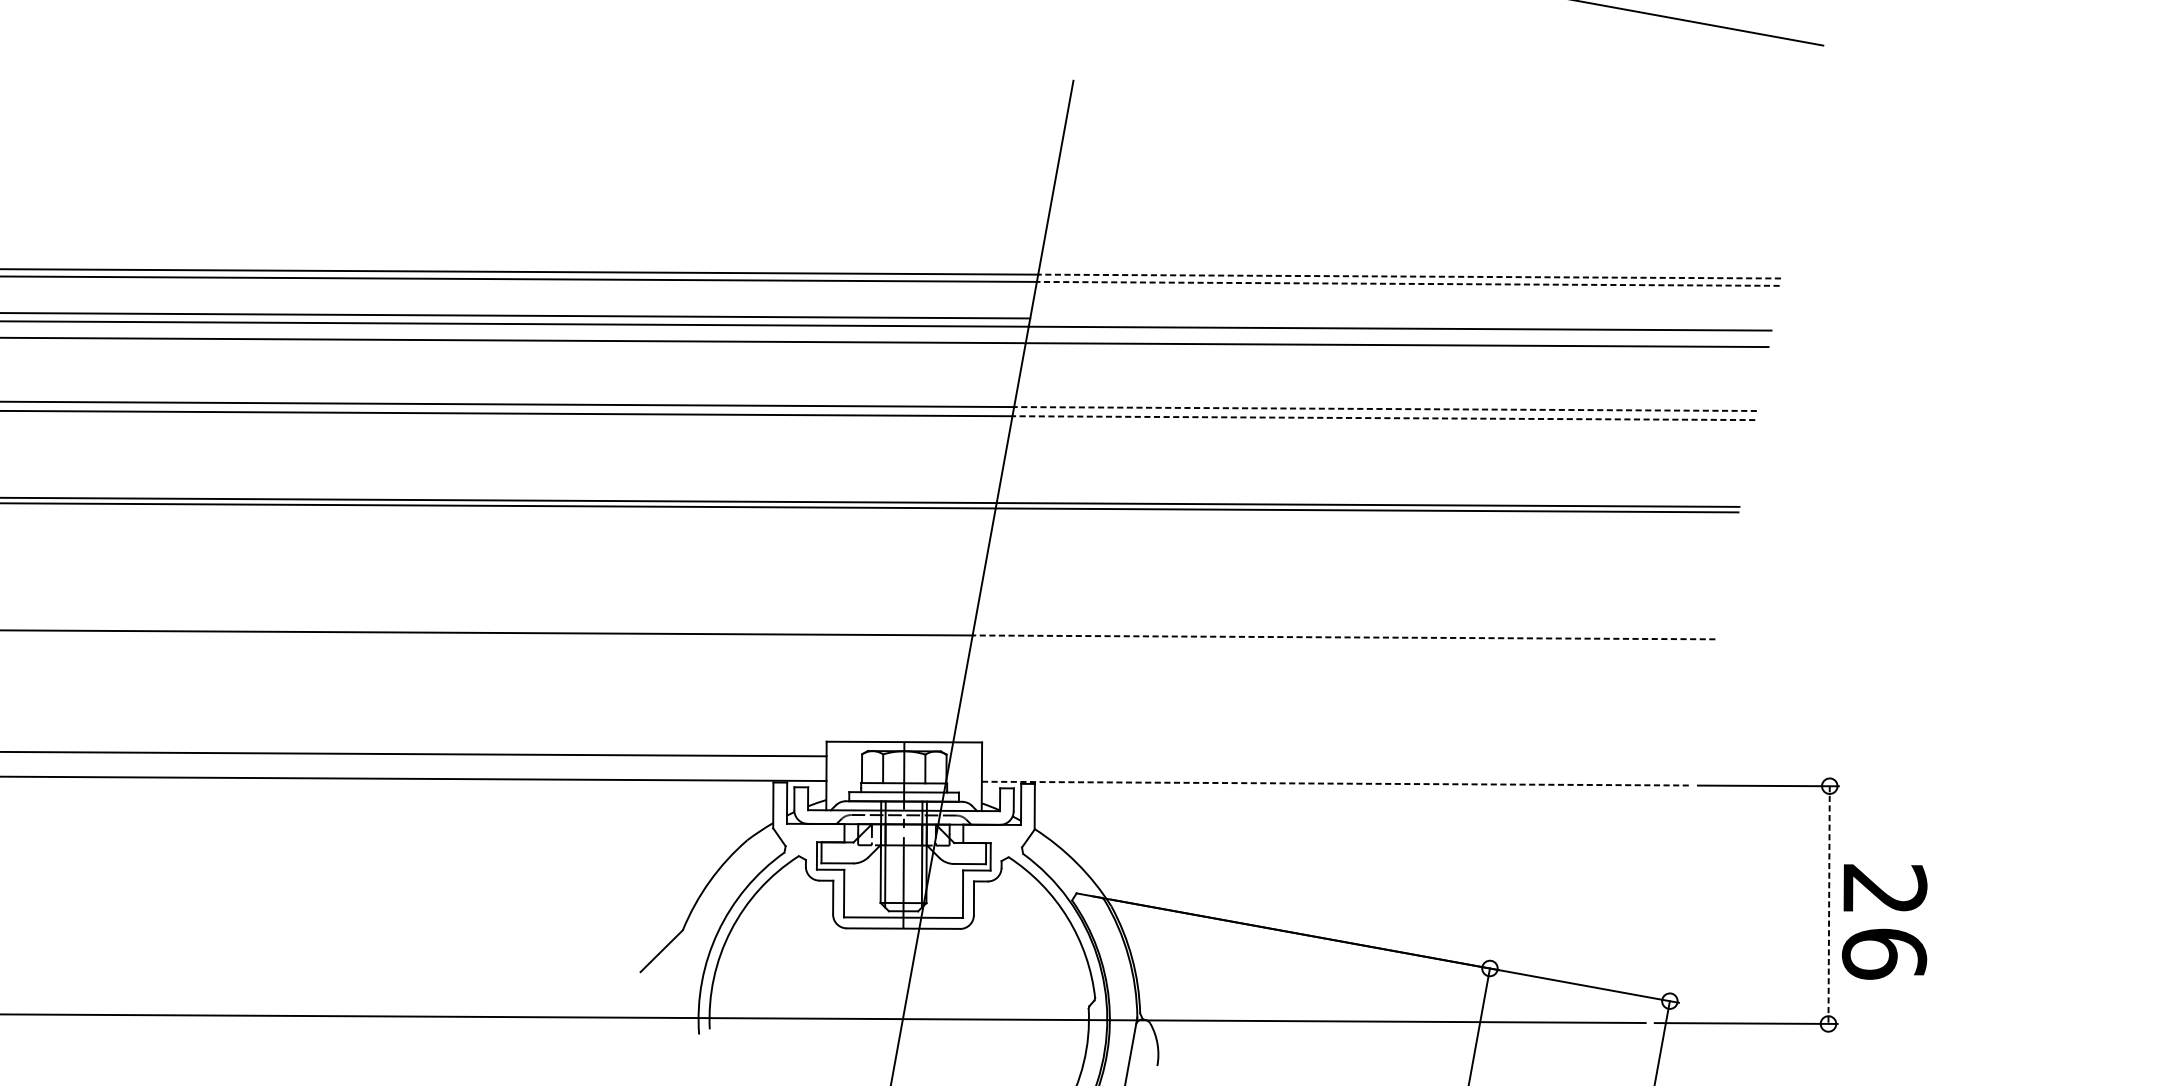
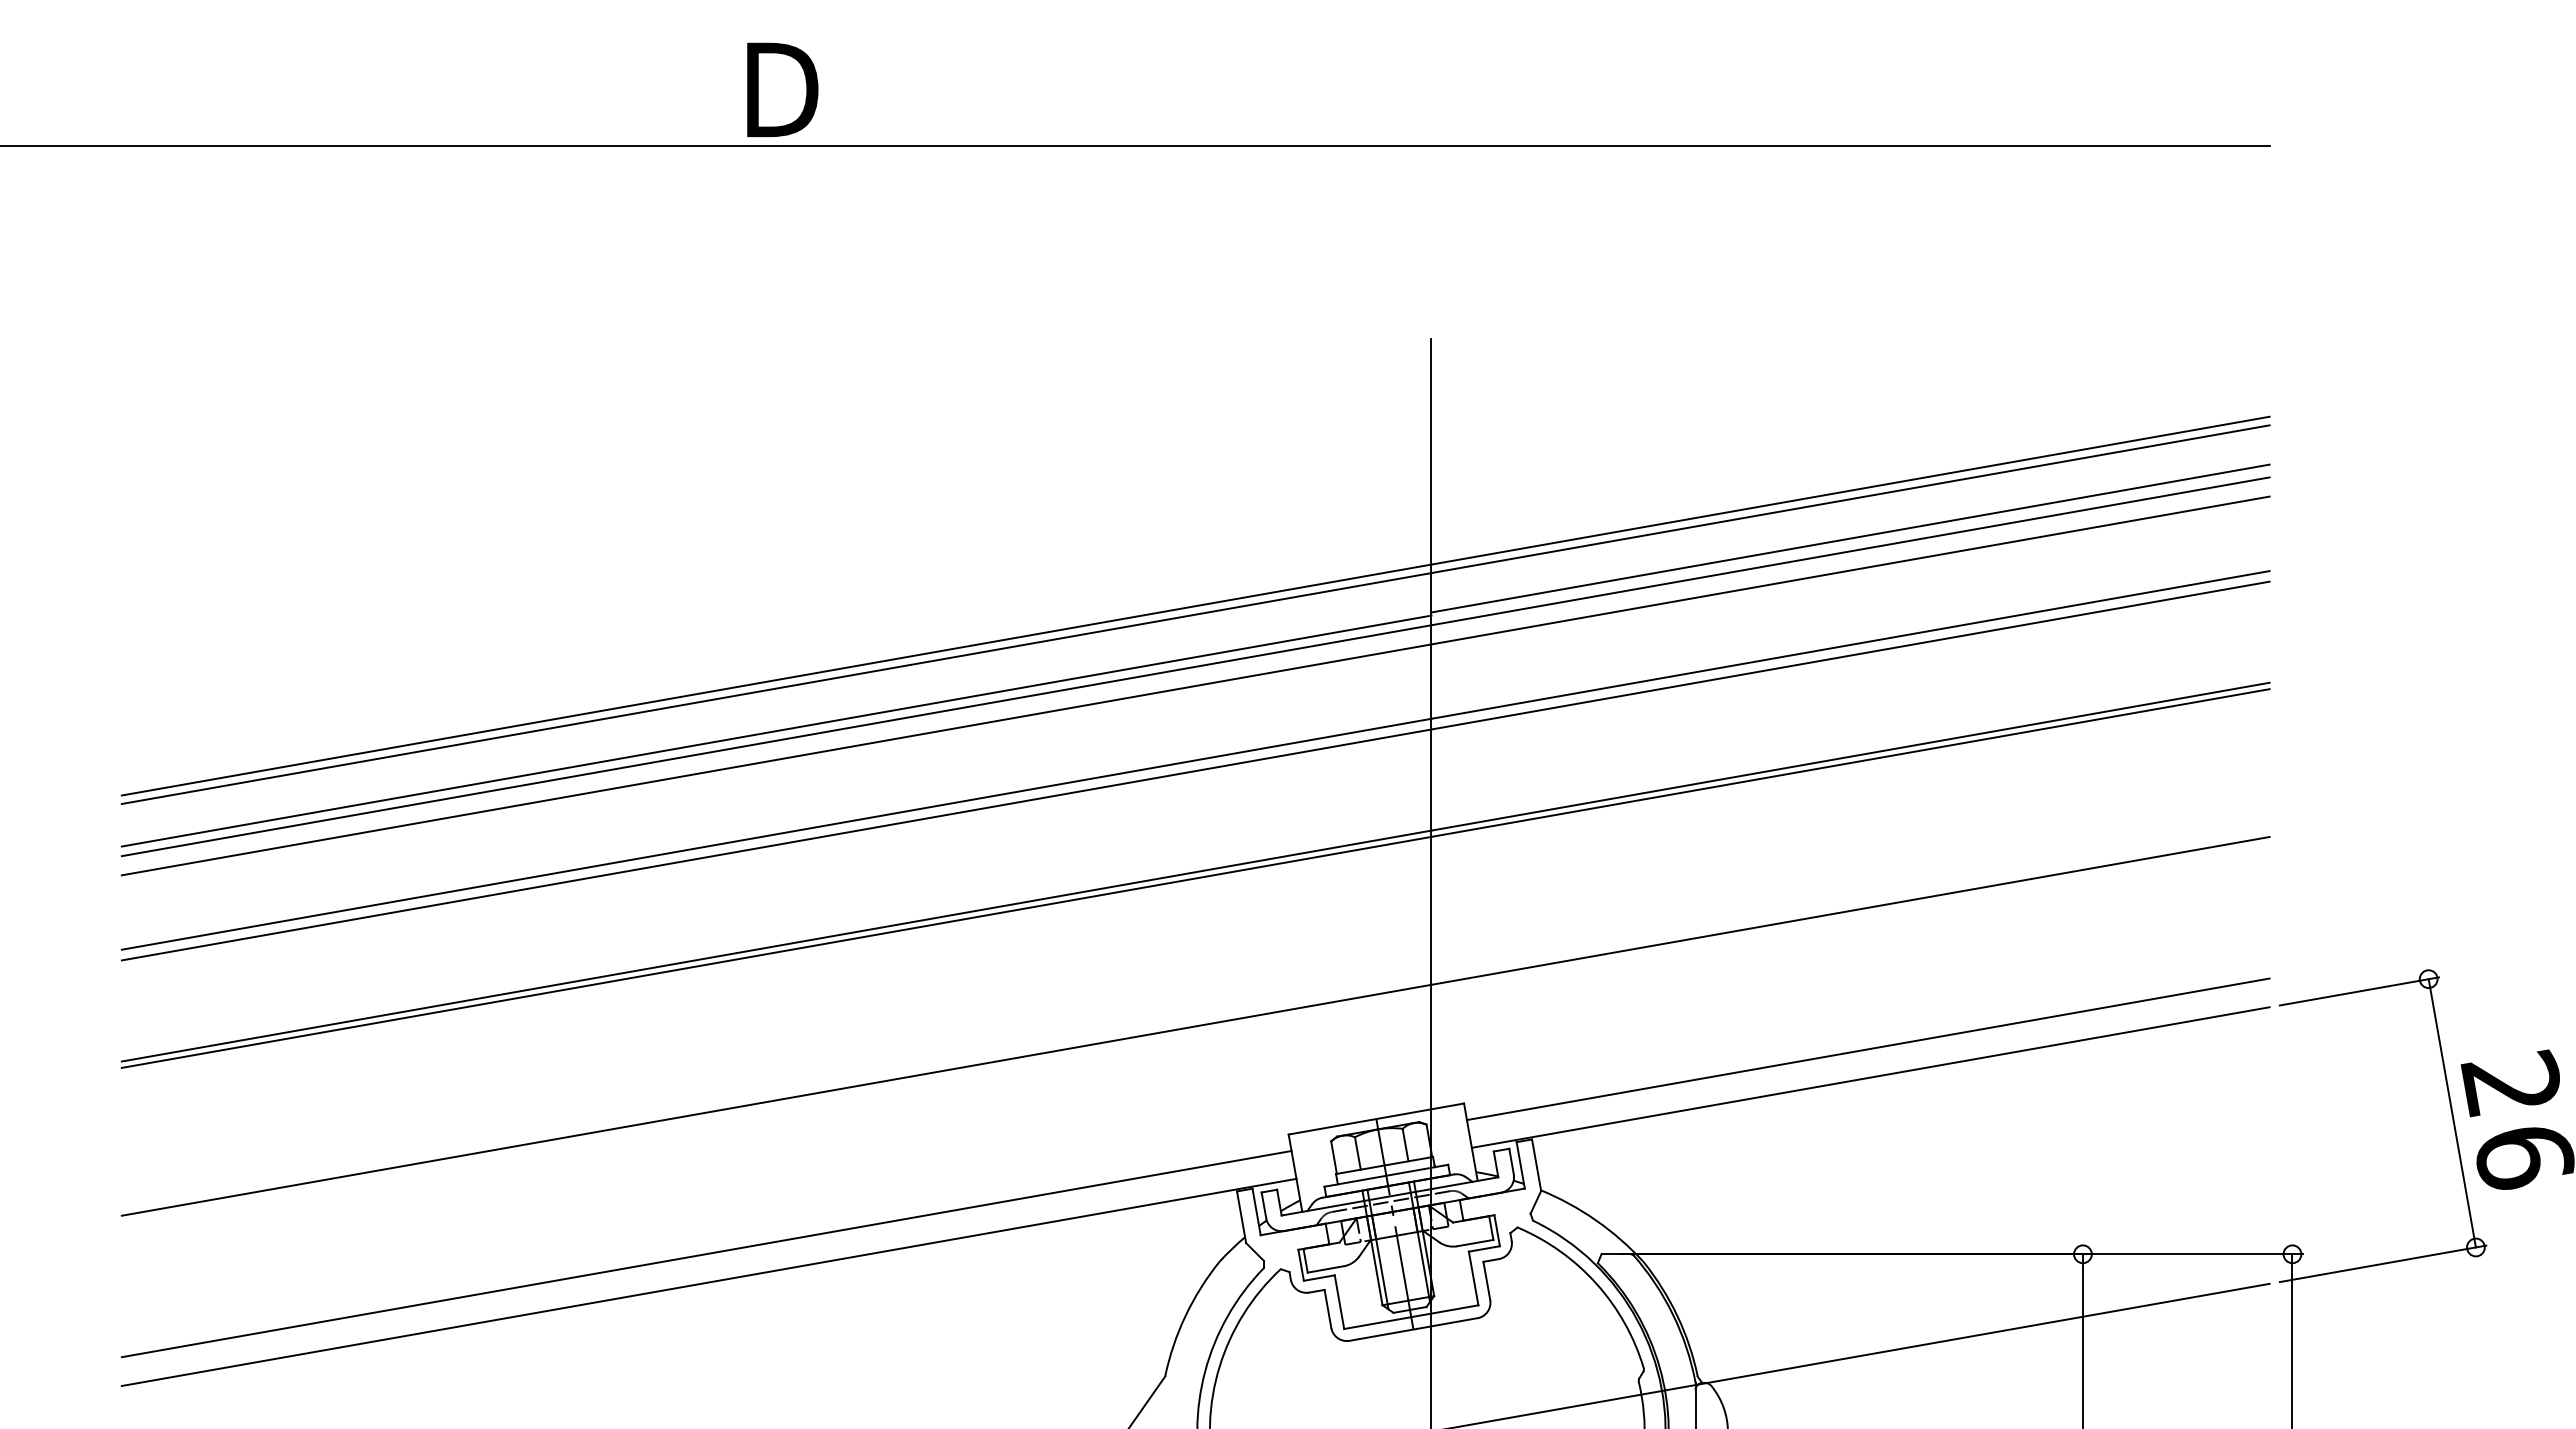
line: (1409, 276) -> (1850, 490), dashed -> solid
line: (1408, 284) -> (1850, 499), dashed -> solid
line: (1402, 317) -> (1850, 538), added
line: (1385, 408) -> (1850, 644), dashed -> solid
line: (1383, 418) -> (1850, 655), dashed -> solid
line: (1344, 637) -> (1850, 910), dashed -> solid
line: (1336, 759) -> (1867, 1049), added
line: (1335, 783) -> (1870, 1077), dashed -> solid
line: (1829, 905) -> (2452, 1113), dashed -> solid

